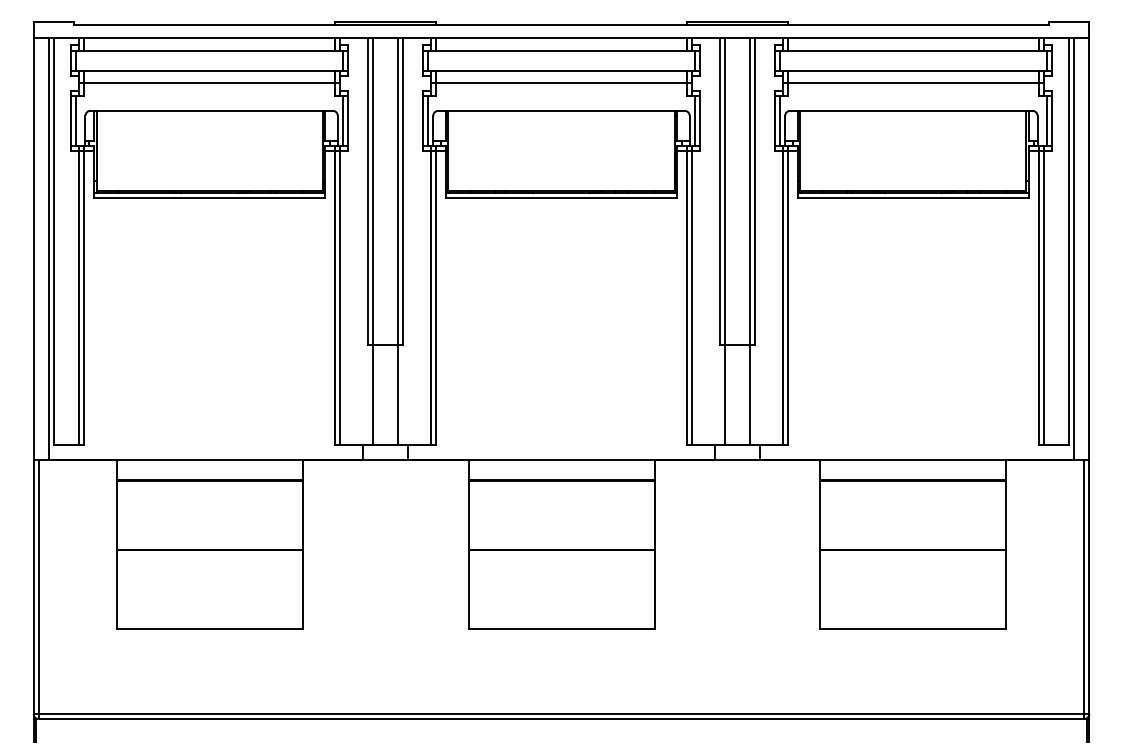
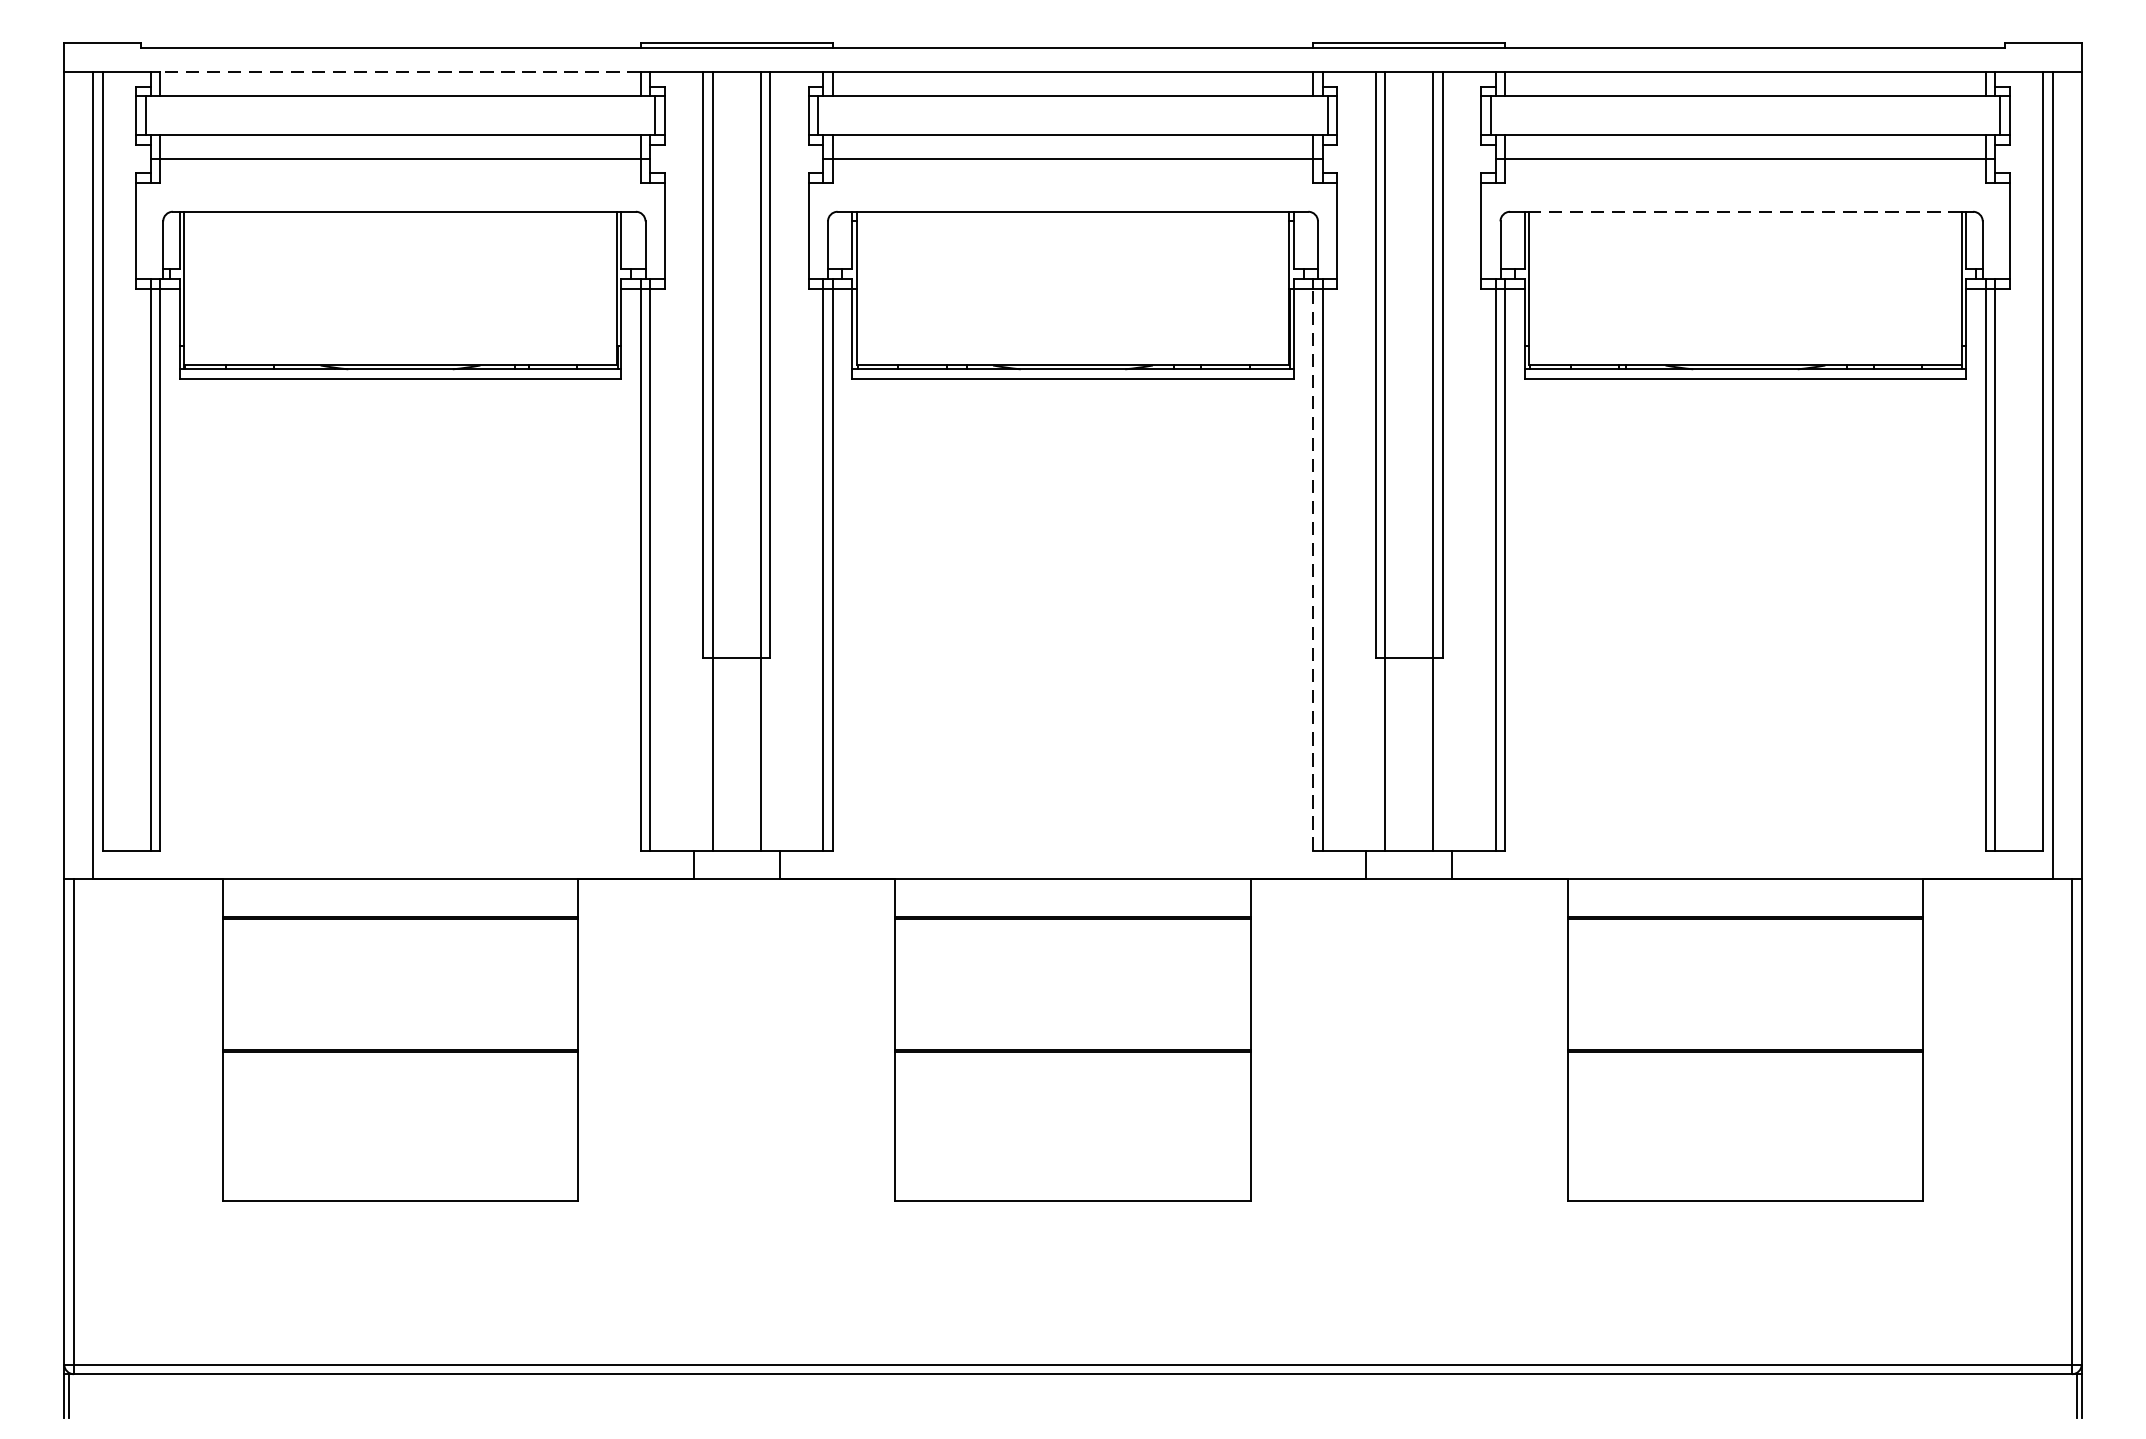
line: (209, 37) -> (400, 71), solid -> dashed
line: (912, 110) -> (1743, 211), solid -> dashed
line: (76, 120) -> (146, 230), removed
line: (342, 120) -> (654, 230), removed
line: (428, 120) -> (818, 230), removed
line: (694, 120) -> (1327, 230), removed
line: (780, 120) -> (1491, 230), removed
line: (1046, 120) -> (1999, 230), removed
line: (687, 297) -> (1313, 568), solid -> dashed

